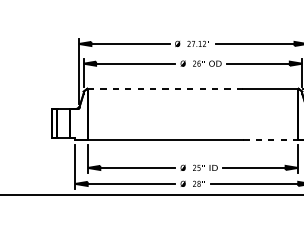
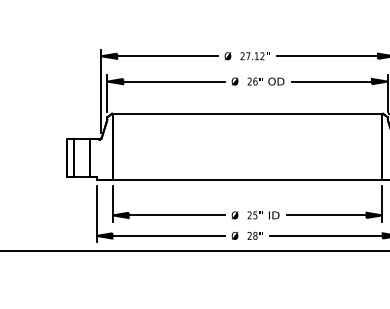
line: (165, 88) -> (212, 113), dashed -> solid
line: (270, 139) -> (347, 179), dashed -> solid

